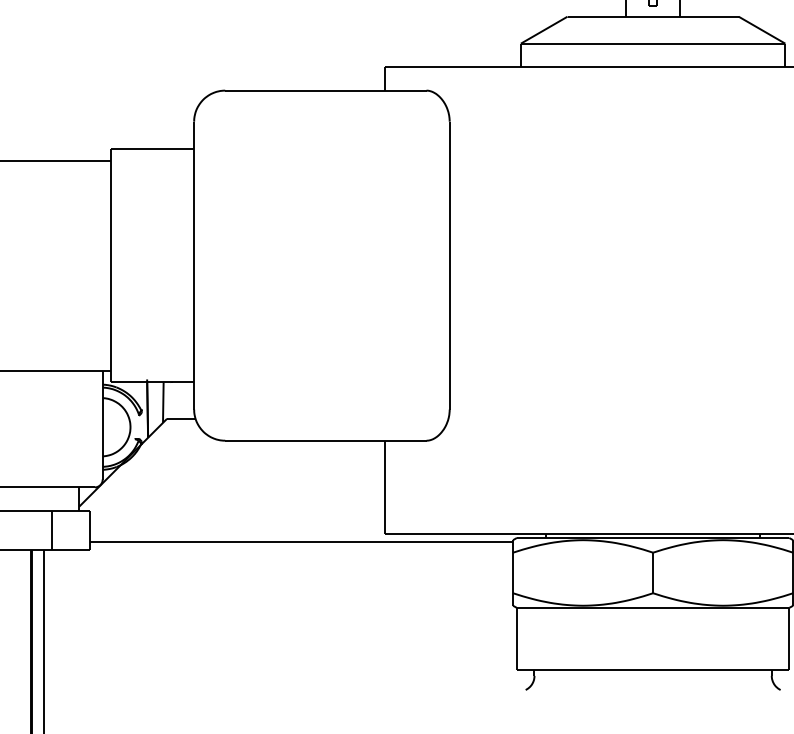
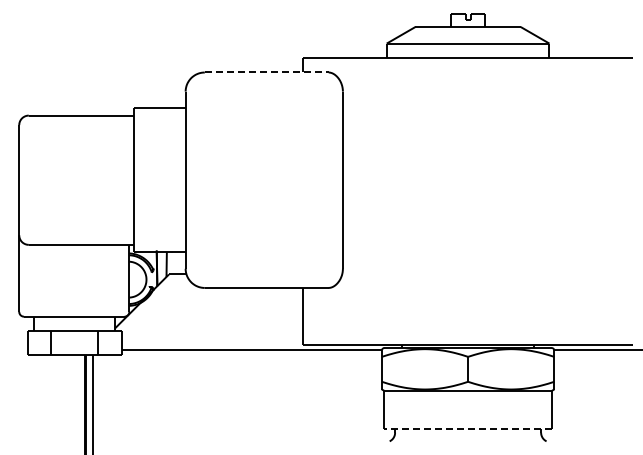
line: (325, 90) -> (266, 72), solid -> dashed
line: (653, 670) -> (468, 429), solid -> dashed

